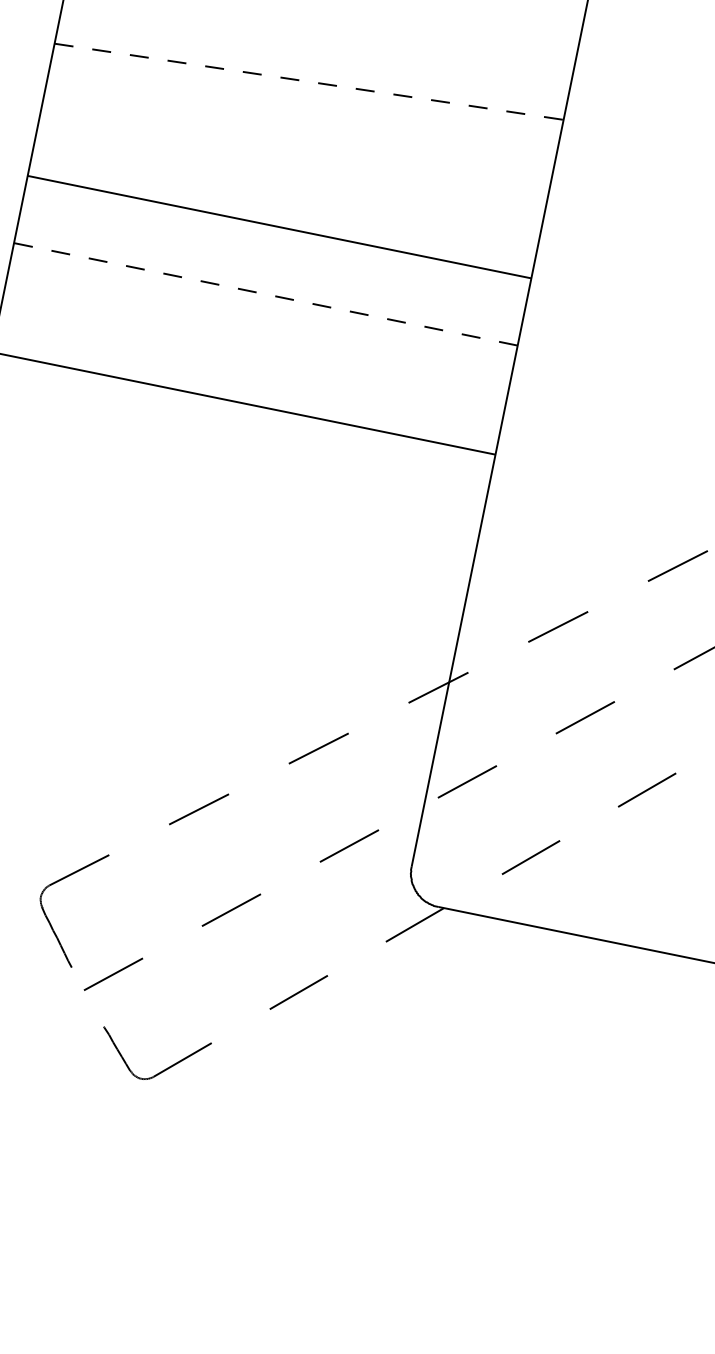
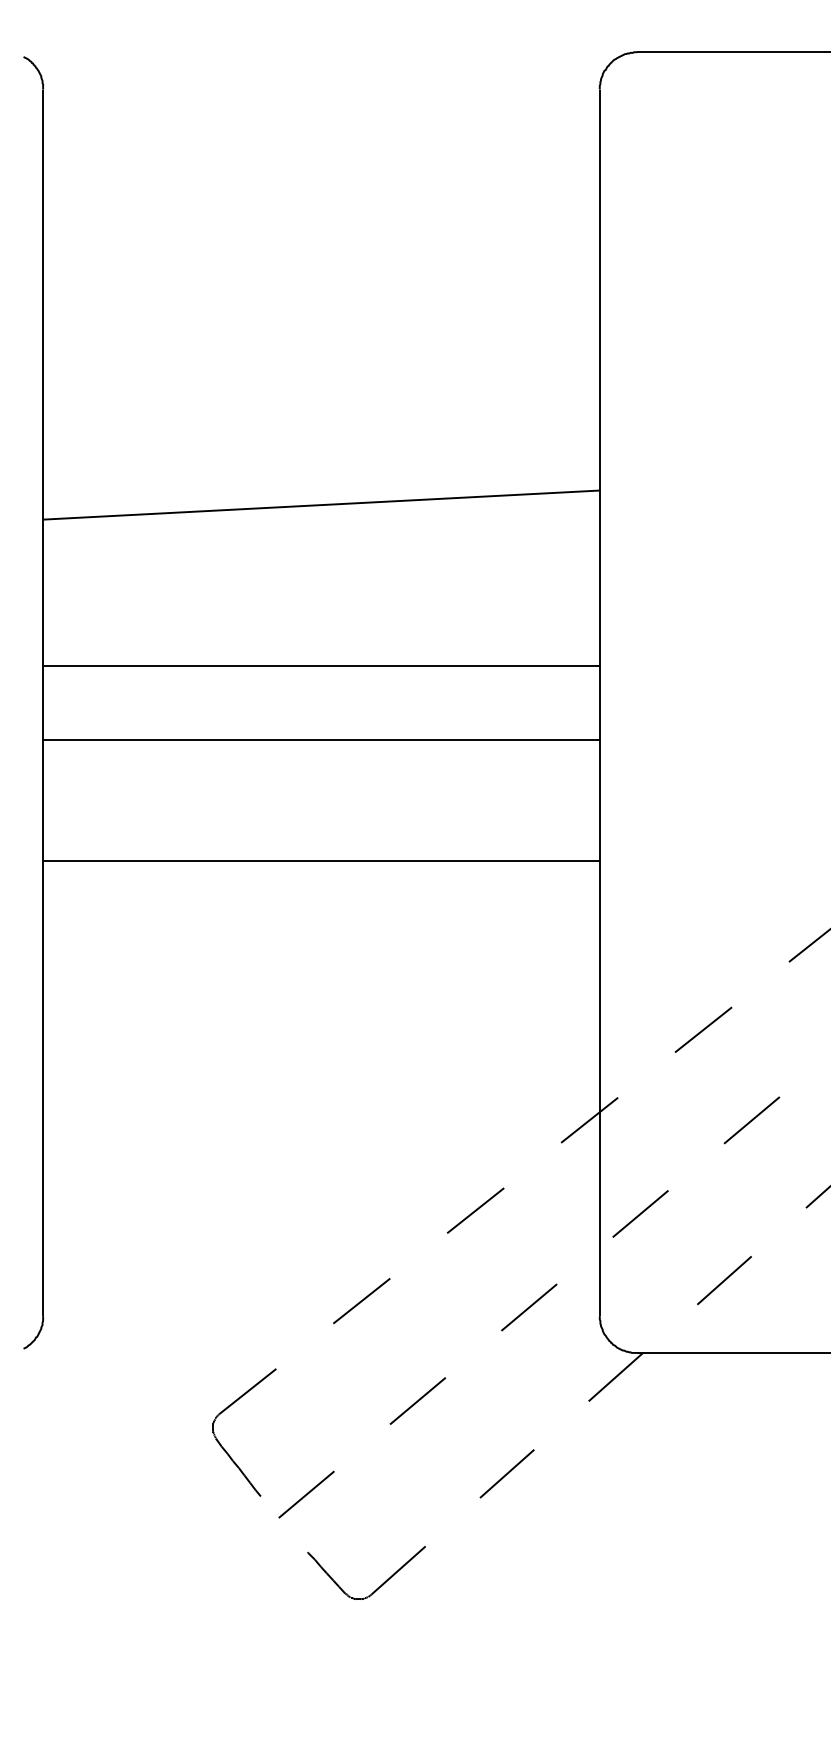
line: (309, 82) -> (321, 505), dashed -> solid
line: (264, 294) -> (320, 740), dashed -> solid

